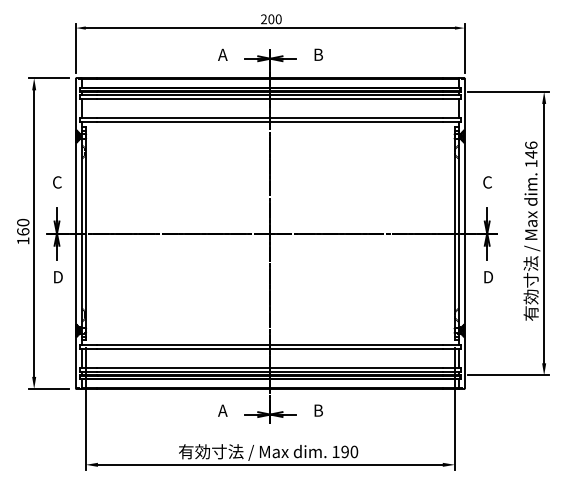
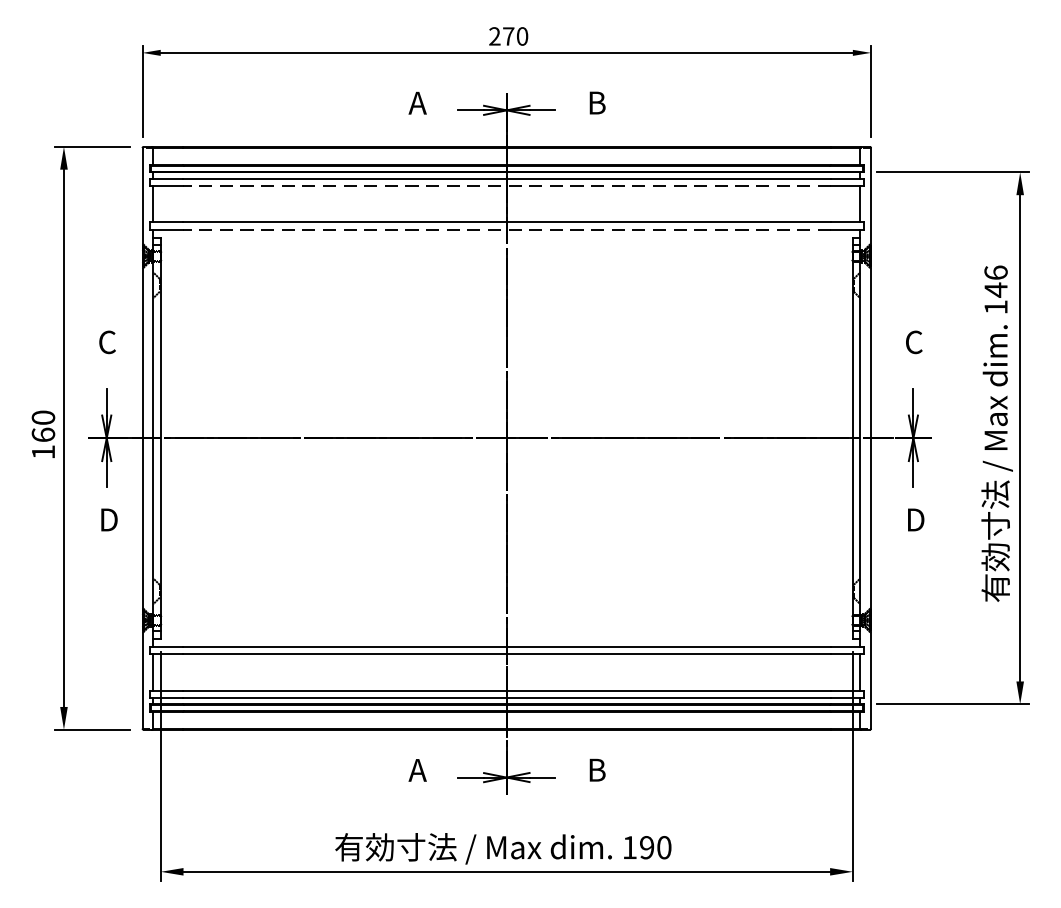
text: (271, 19) -> (508, 36), 200 -> 270
line: (270, 99) -> (507, 186), solid -> dashed
line: (270, 122) -> (507, 229), solid -> dashed

